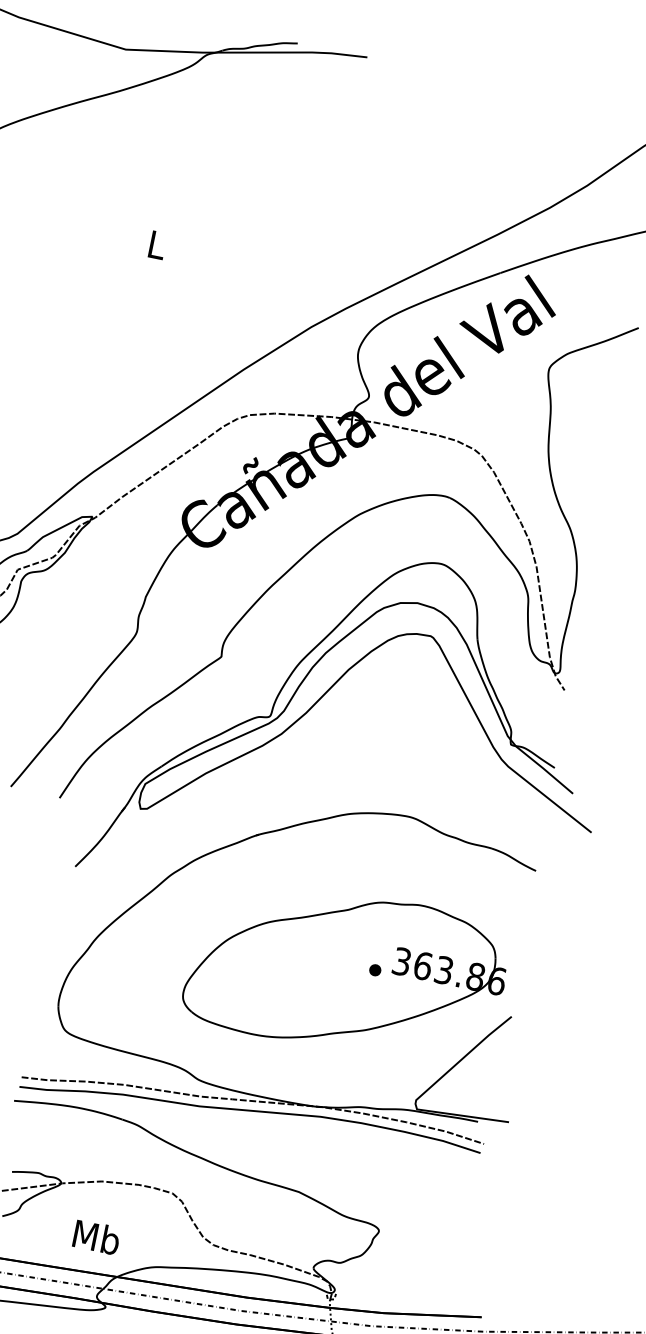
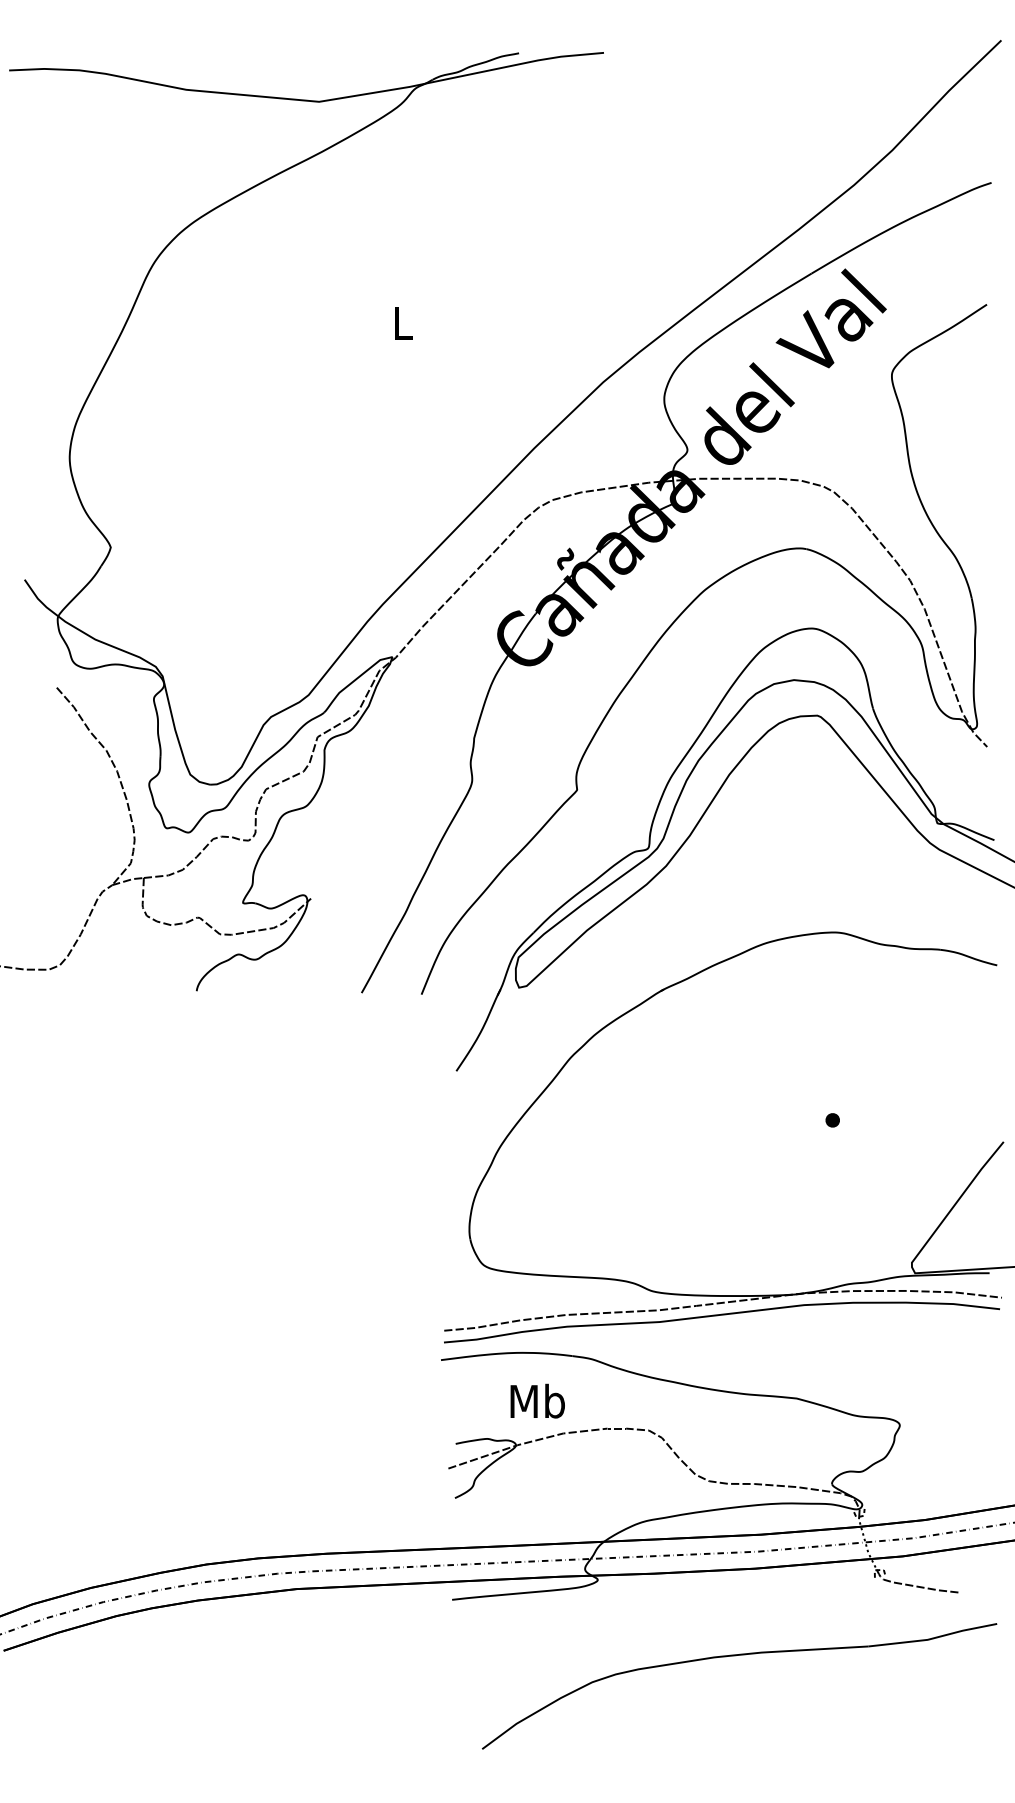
part: (347, 971) -> (800, 1128), removed
text: (96, 1236) -> (537, 1400), moved

